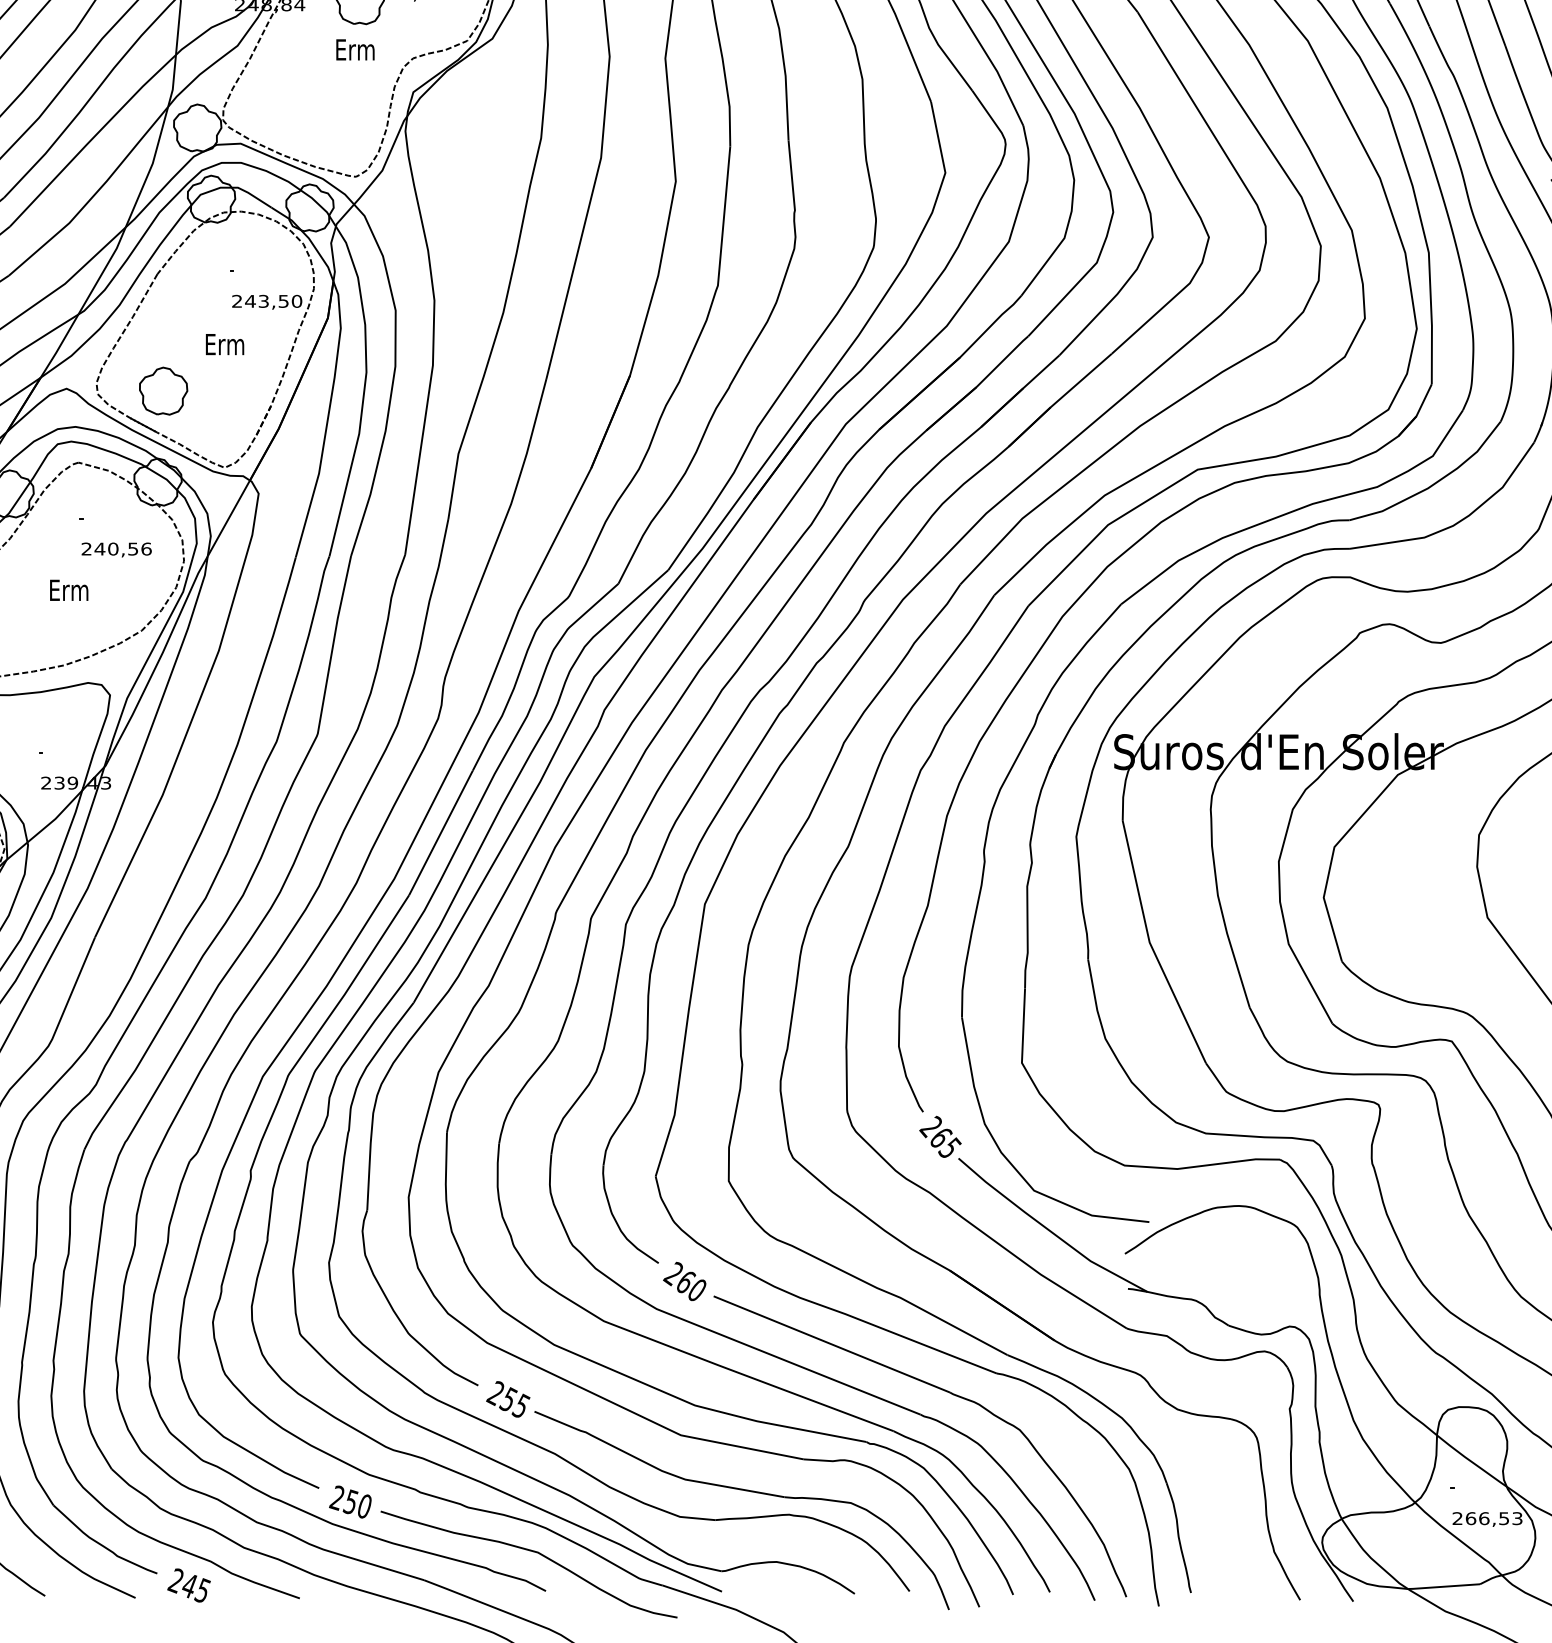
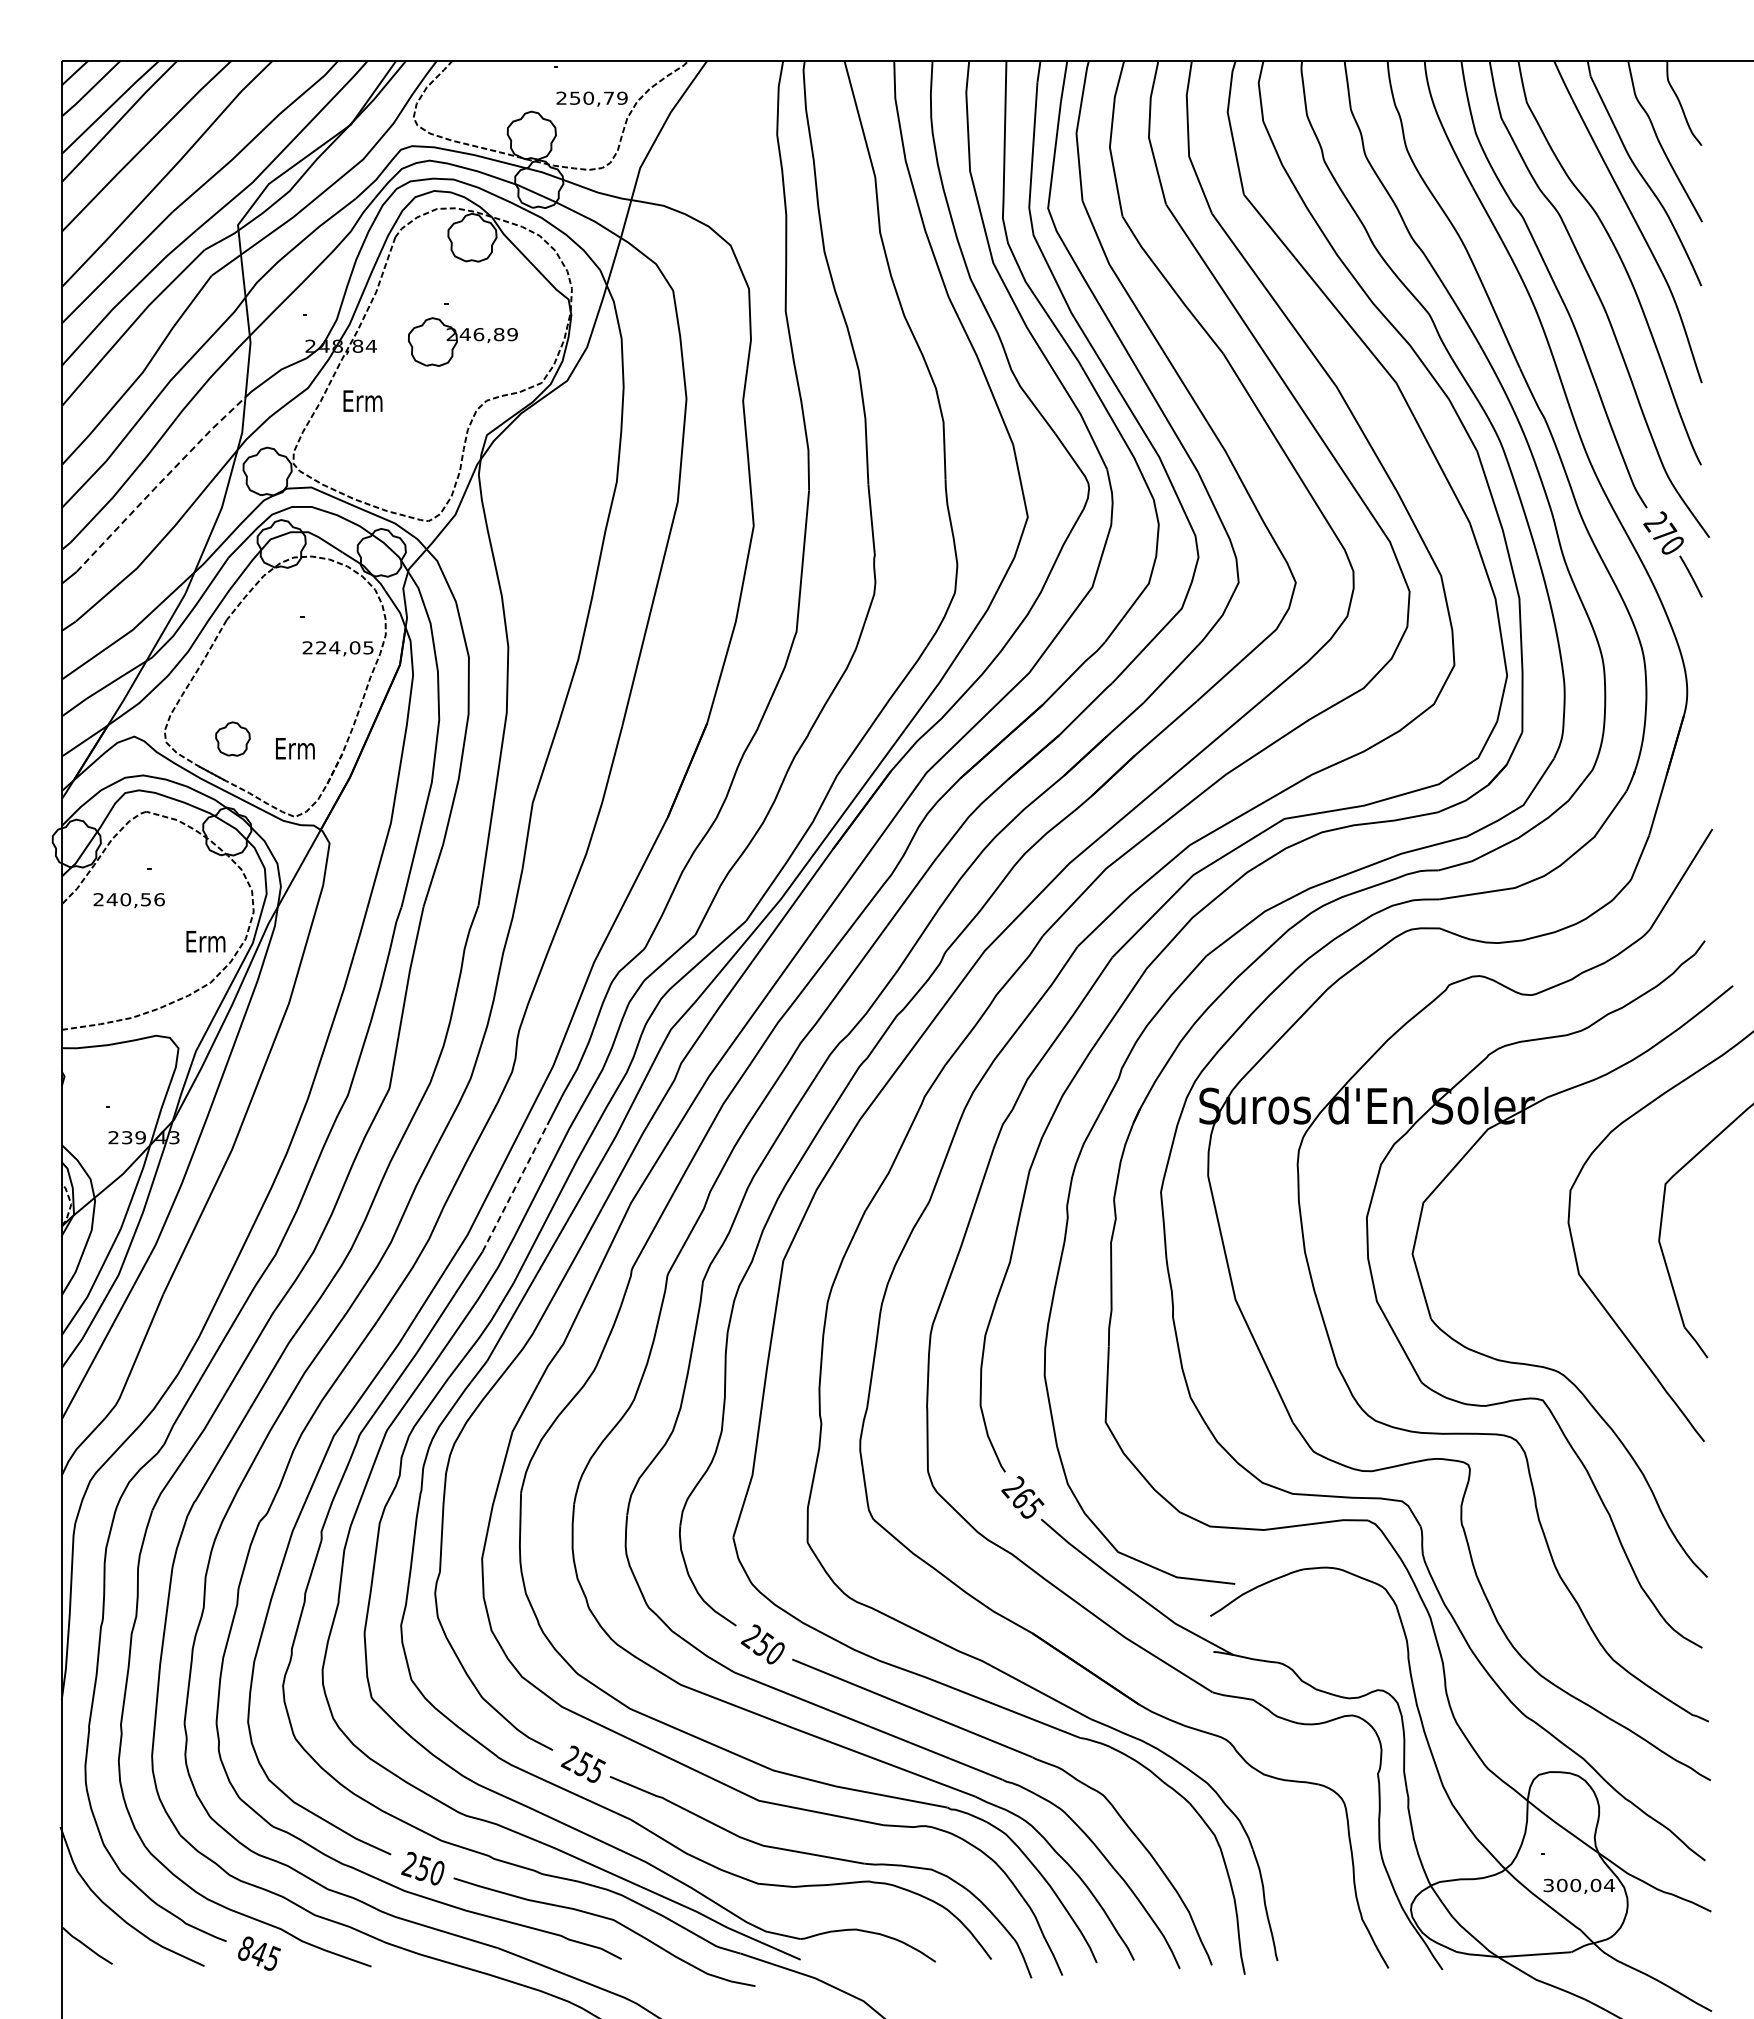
text: (354, 49) -> (362, 400), moved
line: (91, 139) -> (159, 483), solid -> dashed
text: (273, 301) -> (344, 647), 243,50 -> 224,05
text: (225, 344) -> (295, 748), moved
part: (163, 390) -> (232, 738), size x0.7
text: (115, 549) -> (128, 900), moved
text: (68, 590) -> (205, 941), moved
line: (441, 832) -> (515, 1187), solid -> dashed
text: (685, 1281) -> (763, 1644), 260 -> 250
text: (1487, 1518) -> (1579, 1885), 266,53 -> 300,04
text: (174, 1580) -> (244, 1948), 245 -> 845

